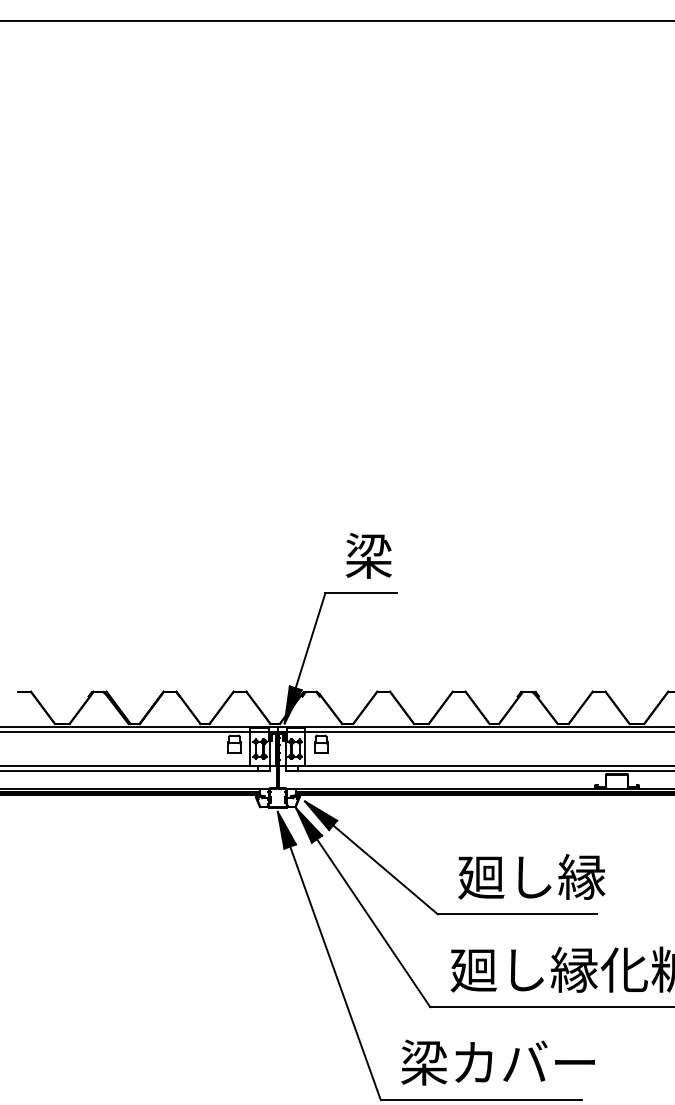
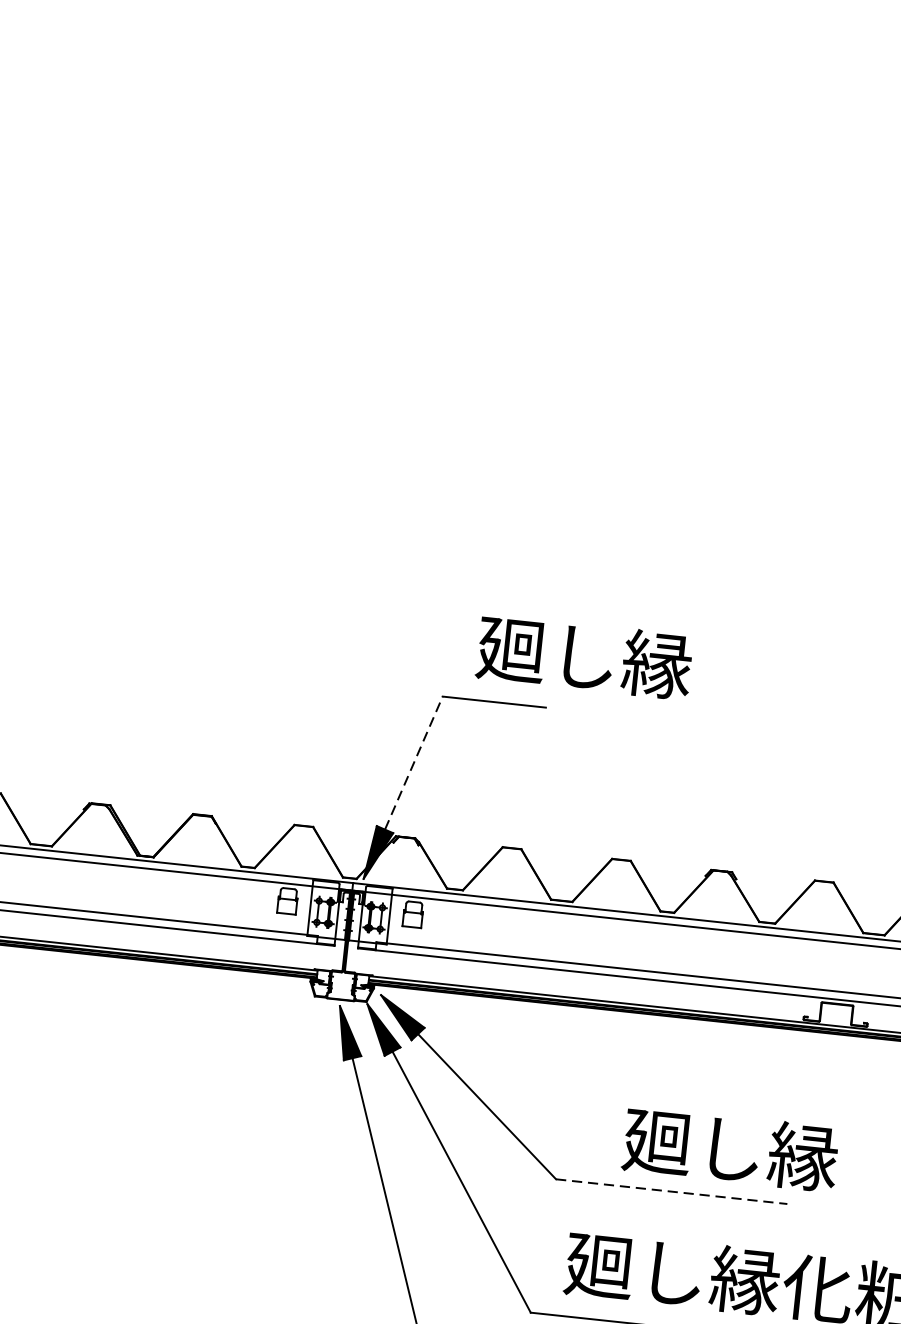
text: (418, 555) -> (583, 656), 梁 -> 廻し縁
line: (310, 640) -> (413, 762), solid -> dashed
text: (531, 876) -> (730, 1148), moved
line: (517, 914) -> (671, 1191), solid -> dashed

